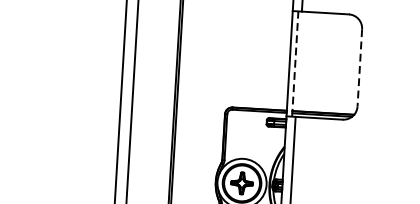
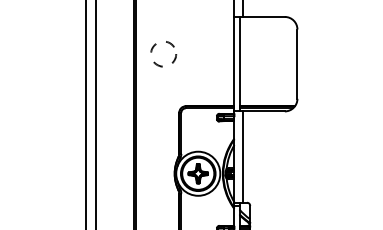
circle: (211, 48) -> (163, 54), added
line: (295, 63) -> (239, 63), dashed -> solid
line: (359, 68) -> (297, 64), dashed -> solid

